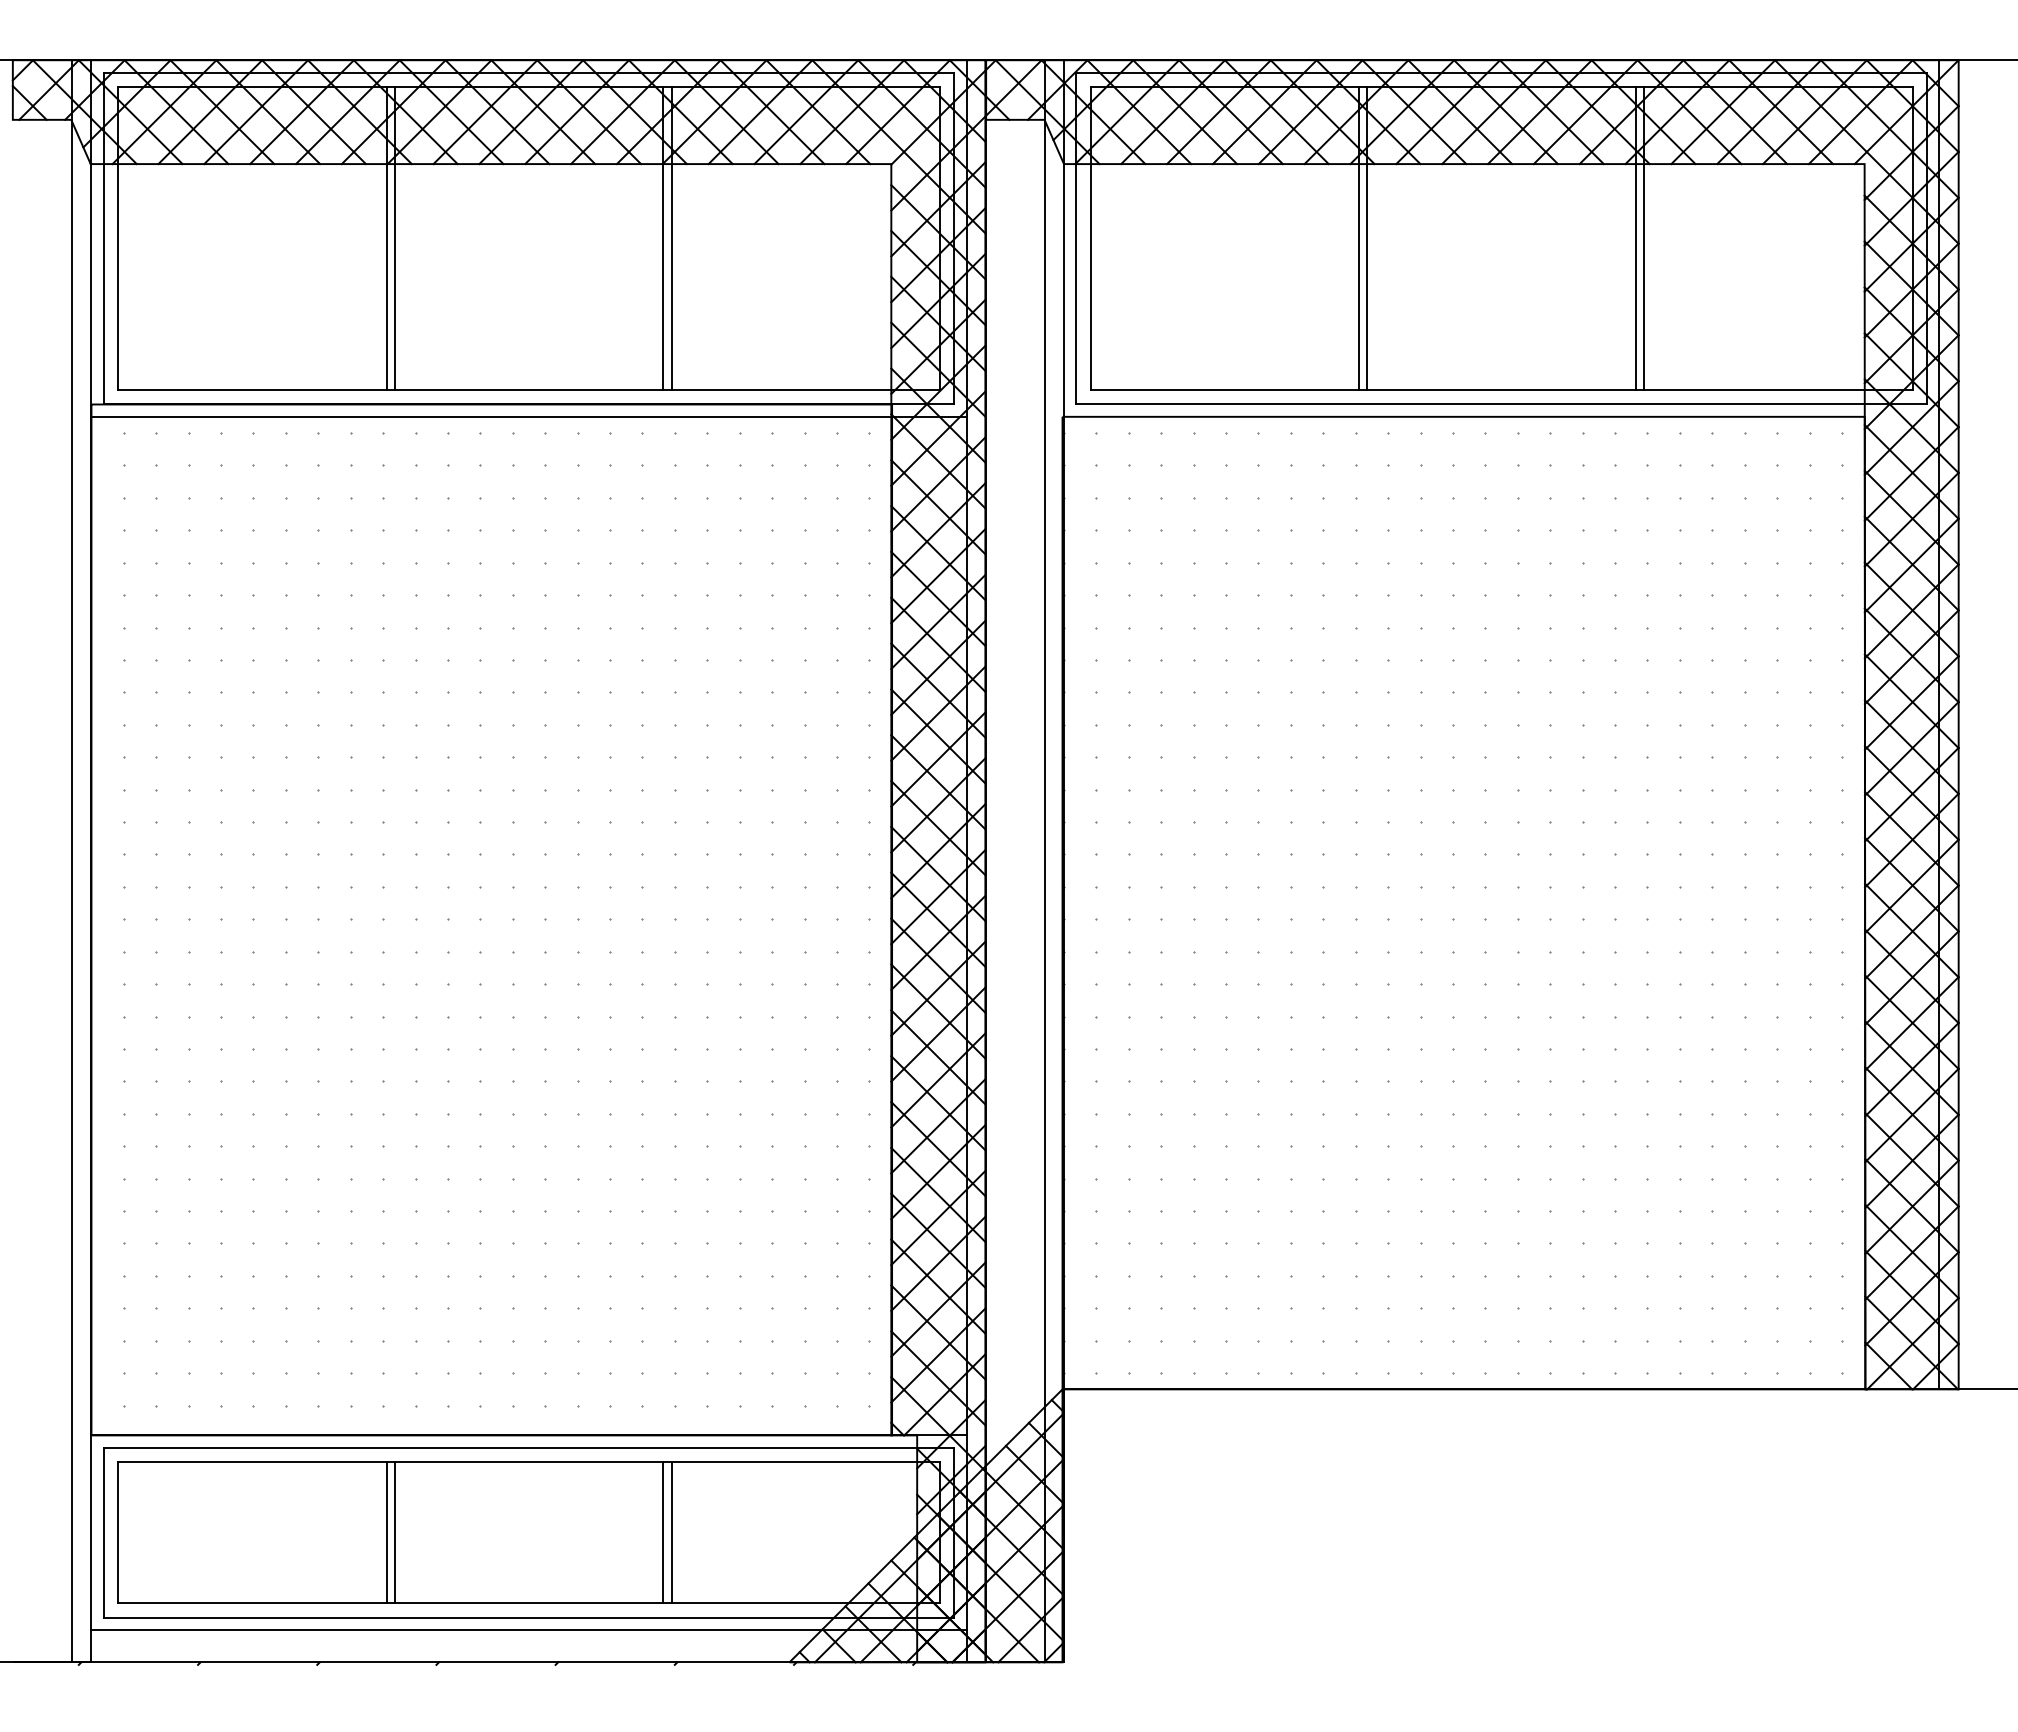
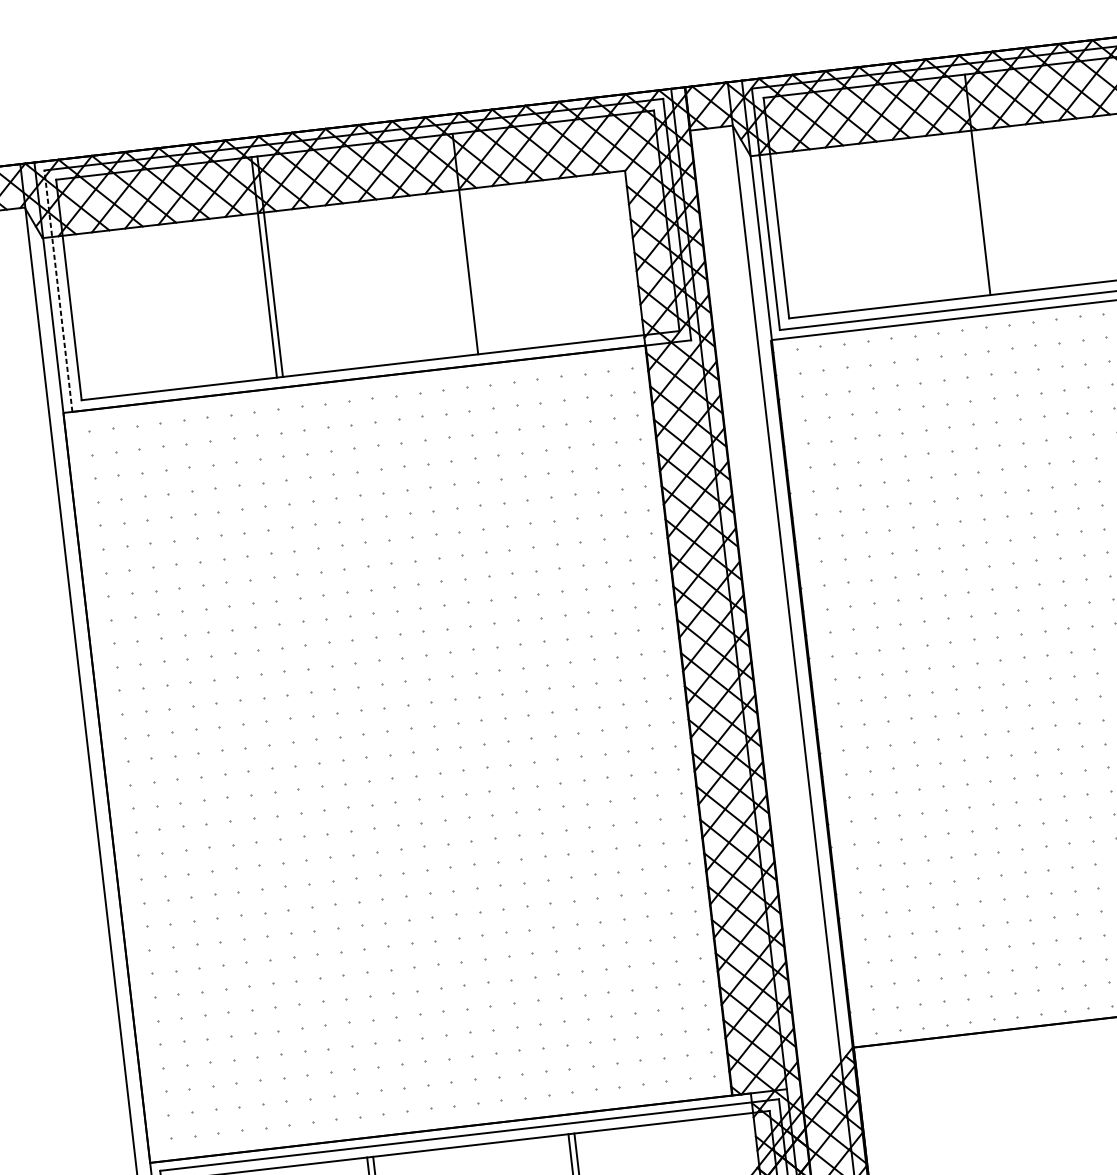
line: (103, 238) -> (58, 291), solid -> dashed
line: (671, 238) -> (471, 243), removed
line: (1359, 238) -> (971, 185), removed
line: (528, 416) -> (382, 384), removed

